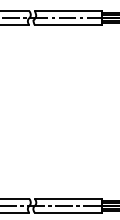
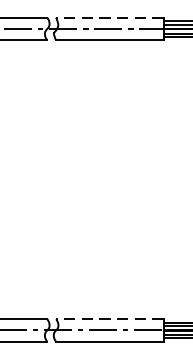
line: (67, 11) -> (108, 18), solid -> dashed
line: (67, 198) -> (108, 318), solid -> dashed

